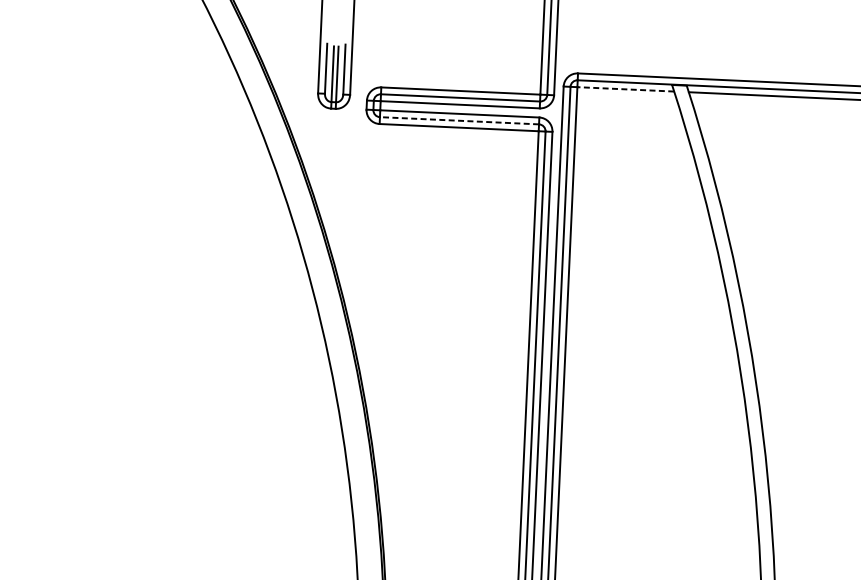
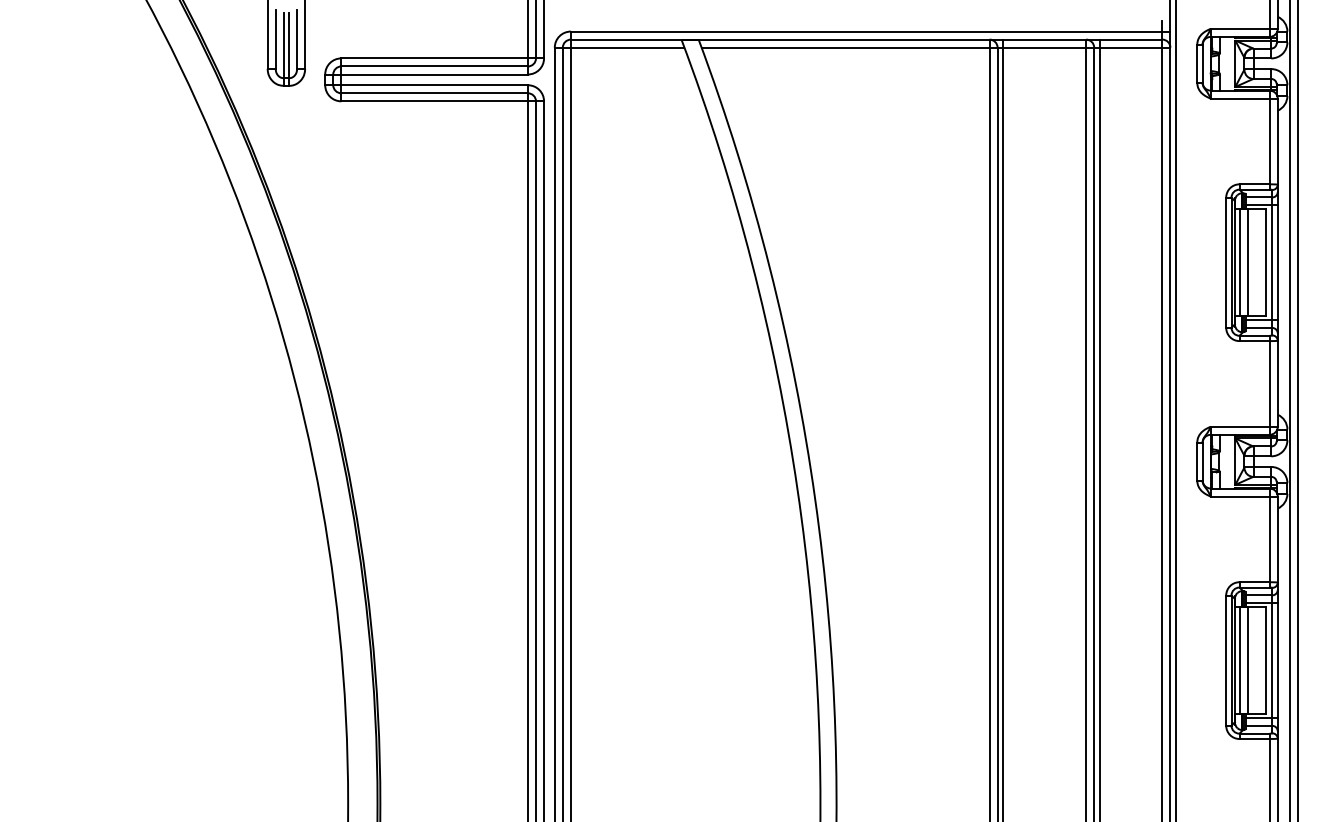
line: (625, 89) -> (627, 47), dashed -> solid
line: (459, 120) -> (434, 93), dashed -> solid

